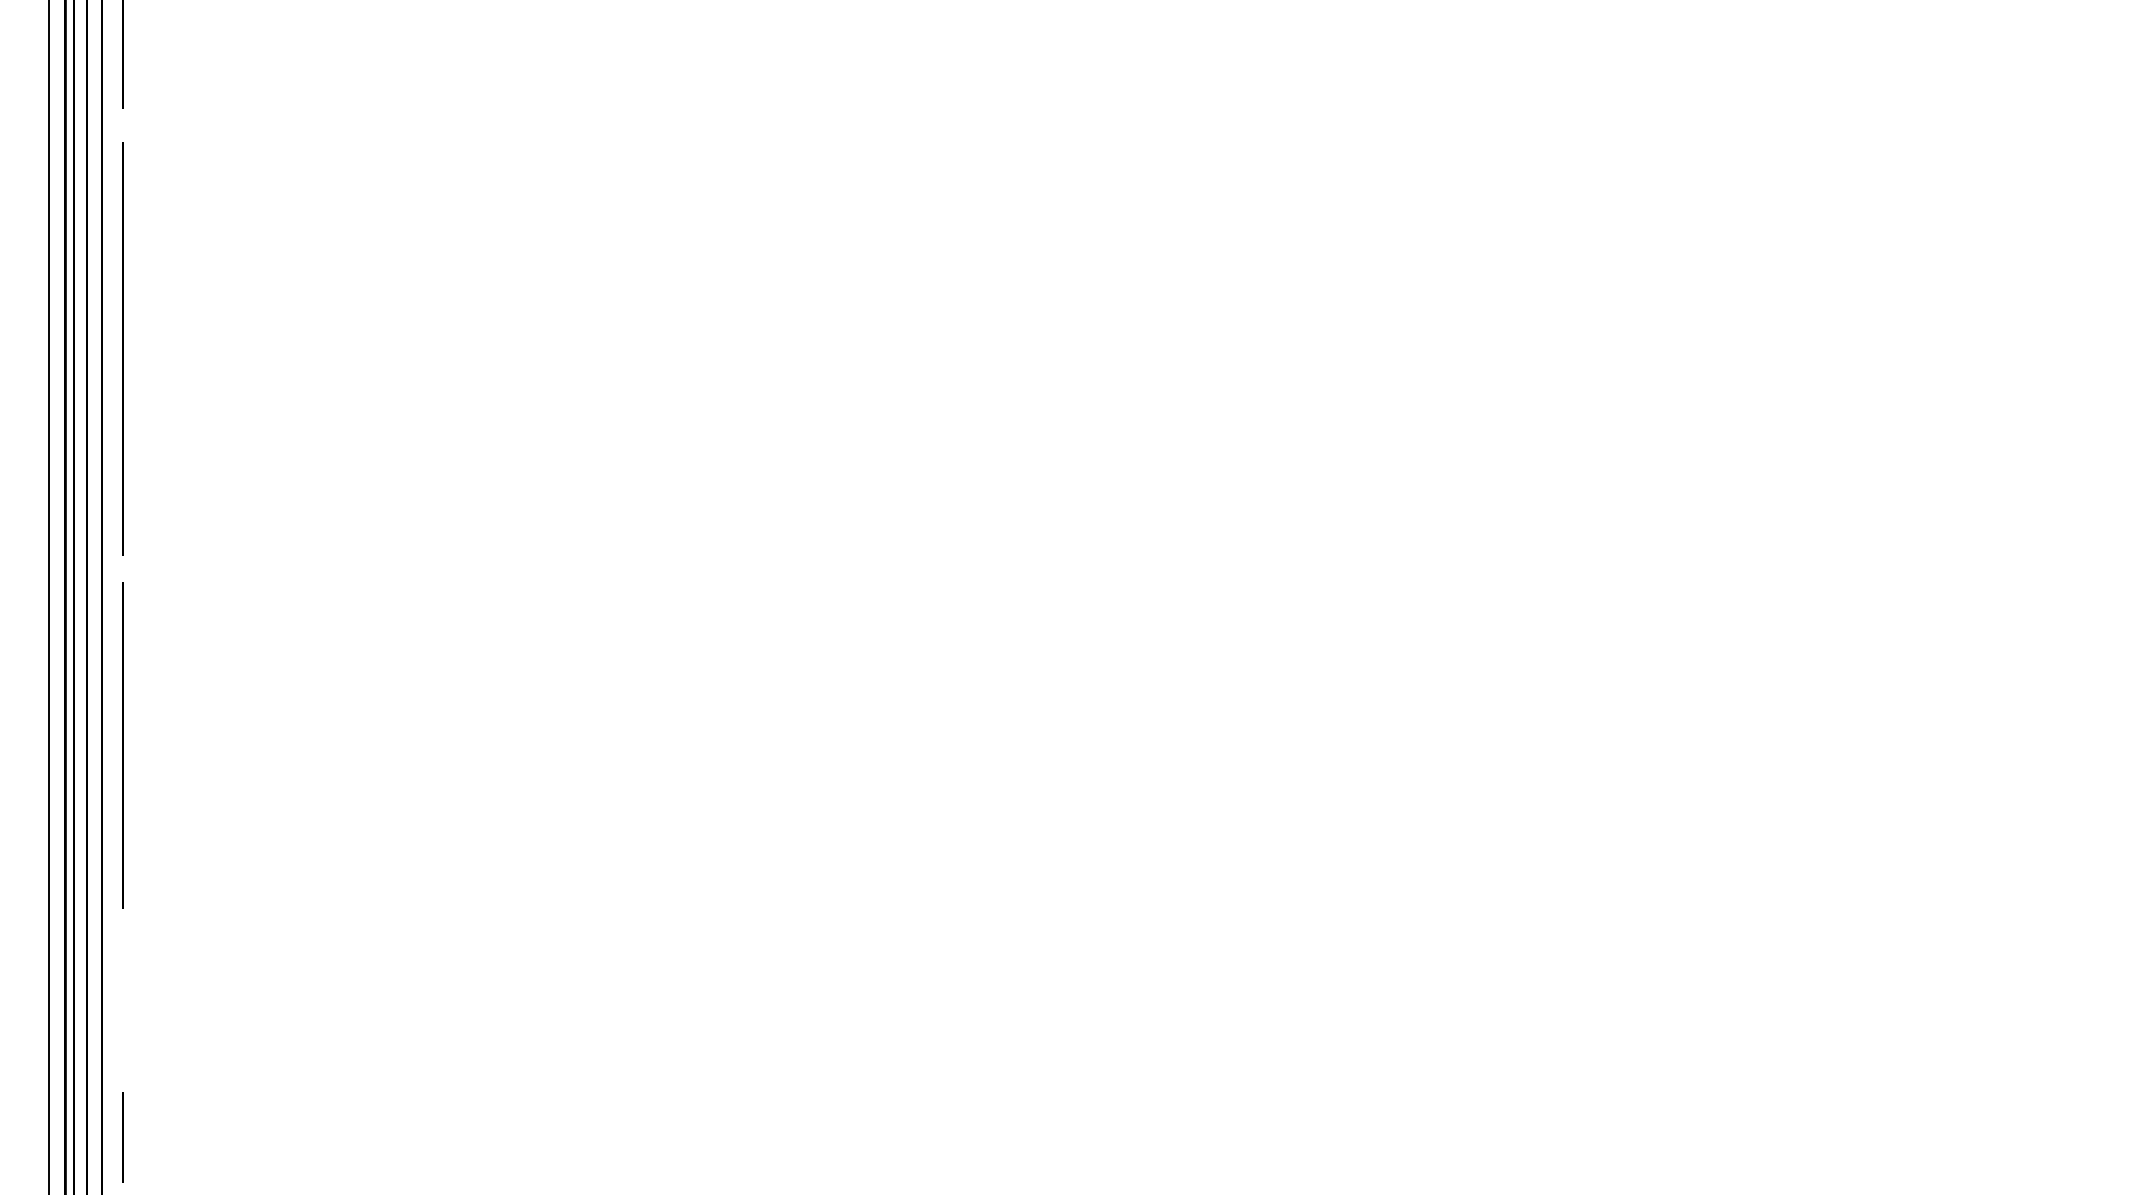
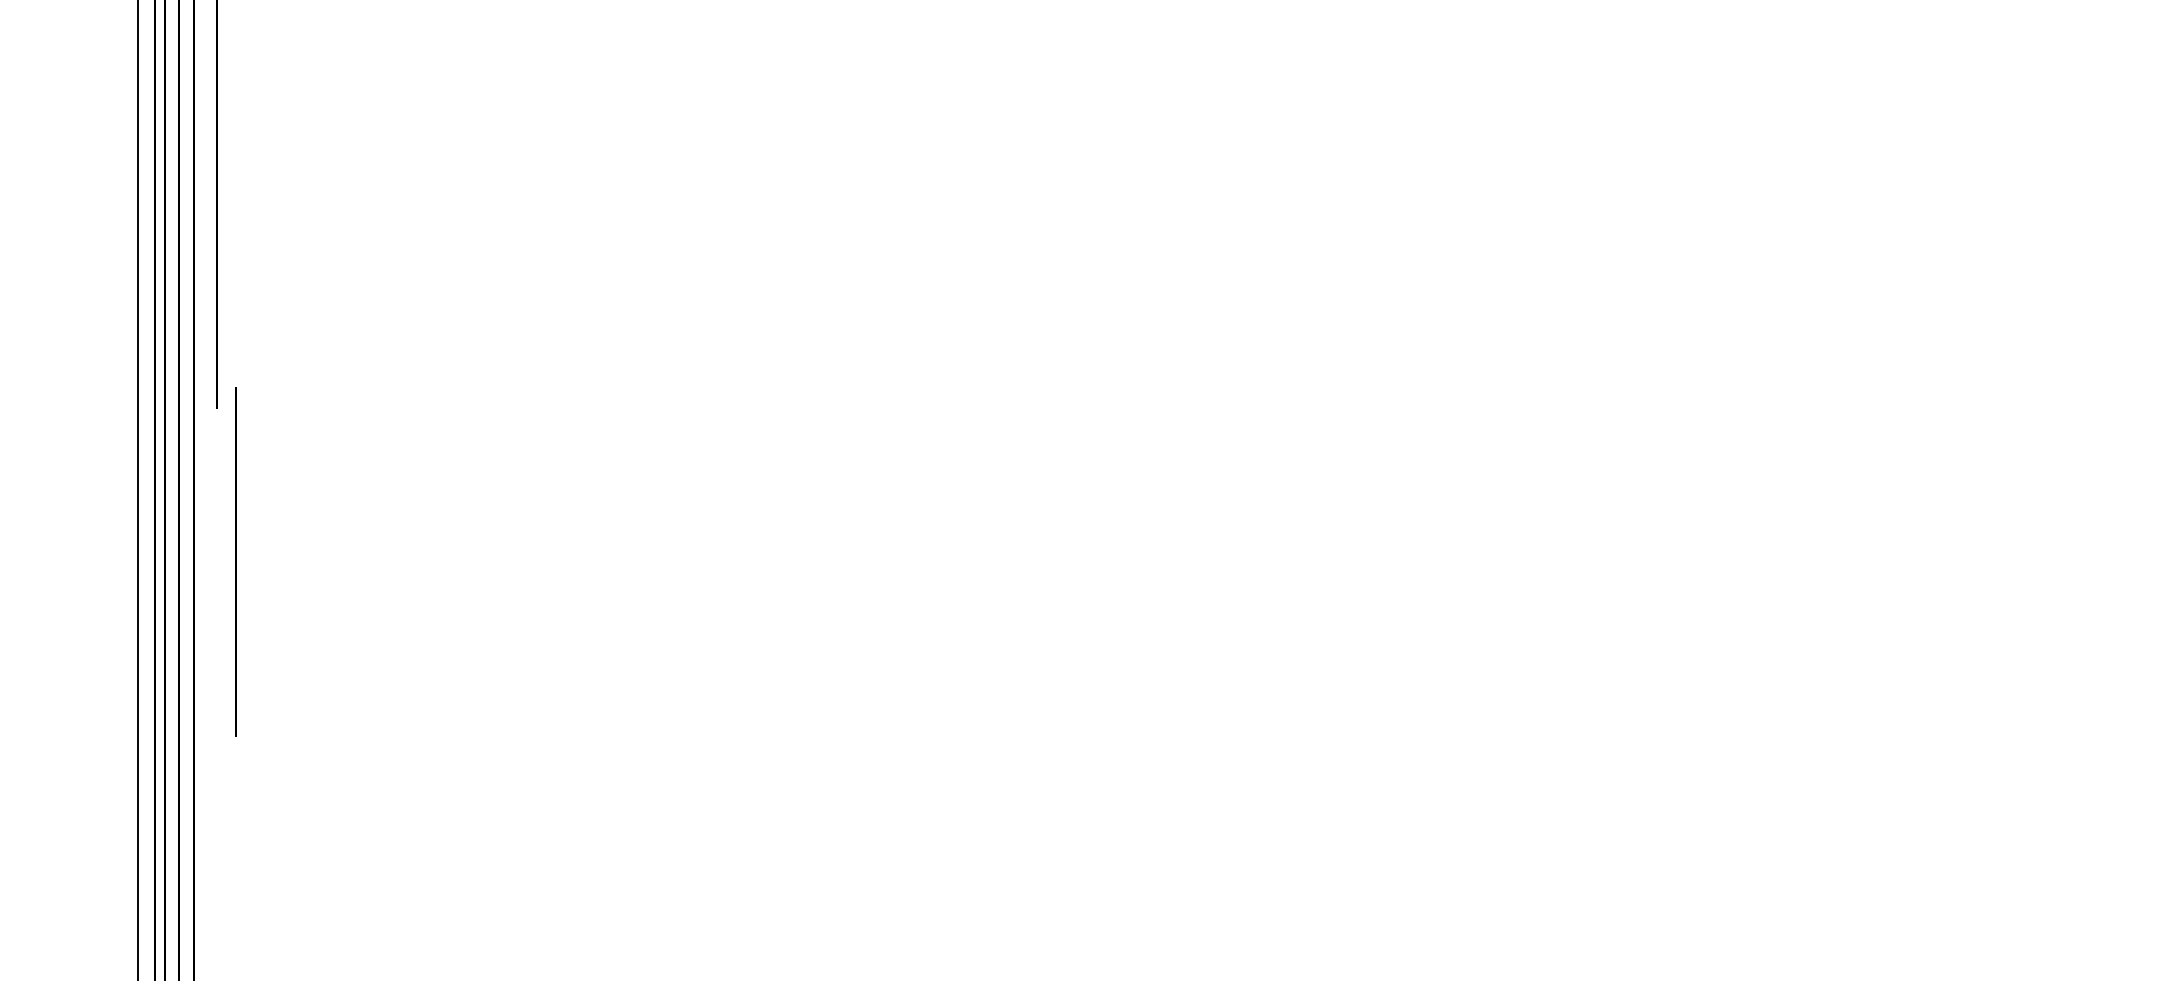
line: (122, 745) -> (234, 561), moved

